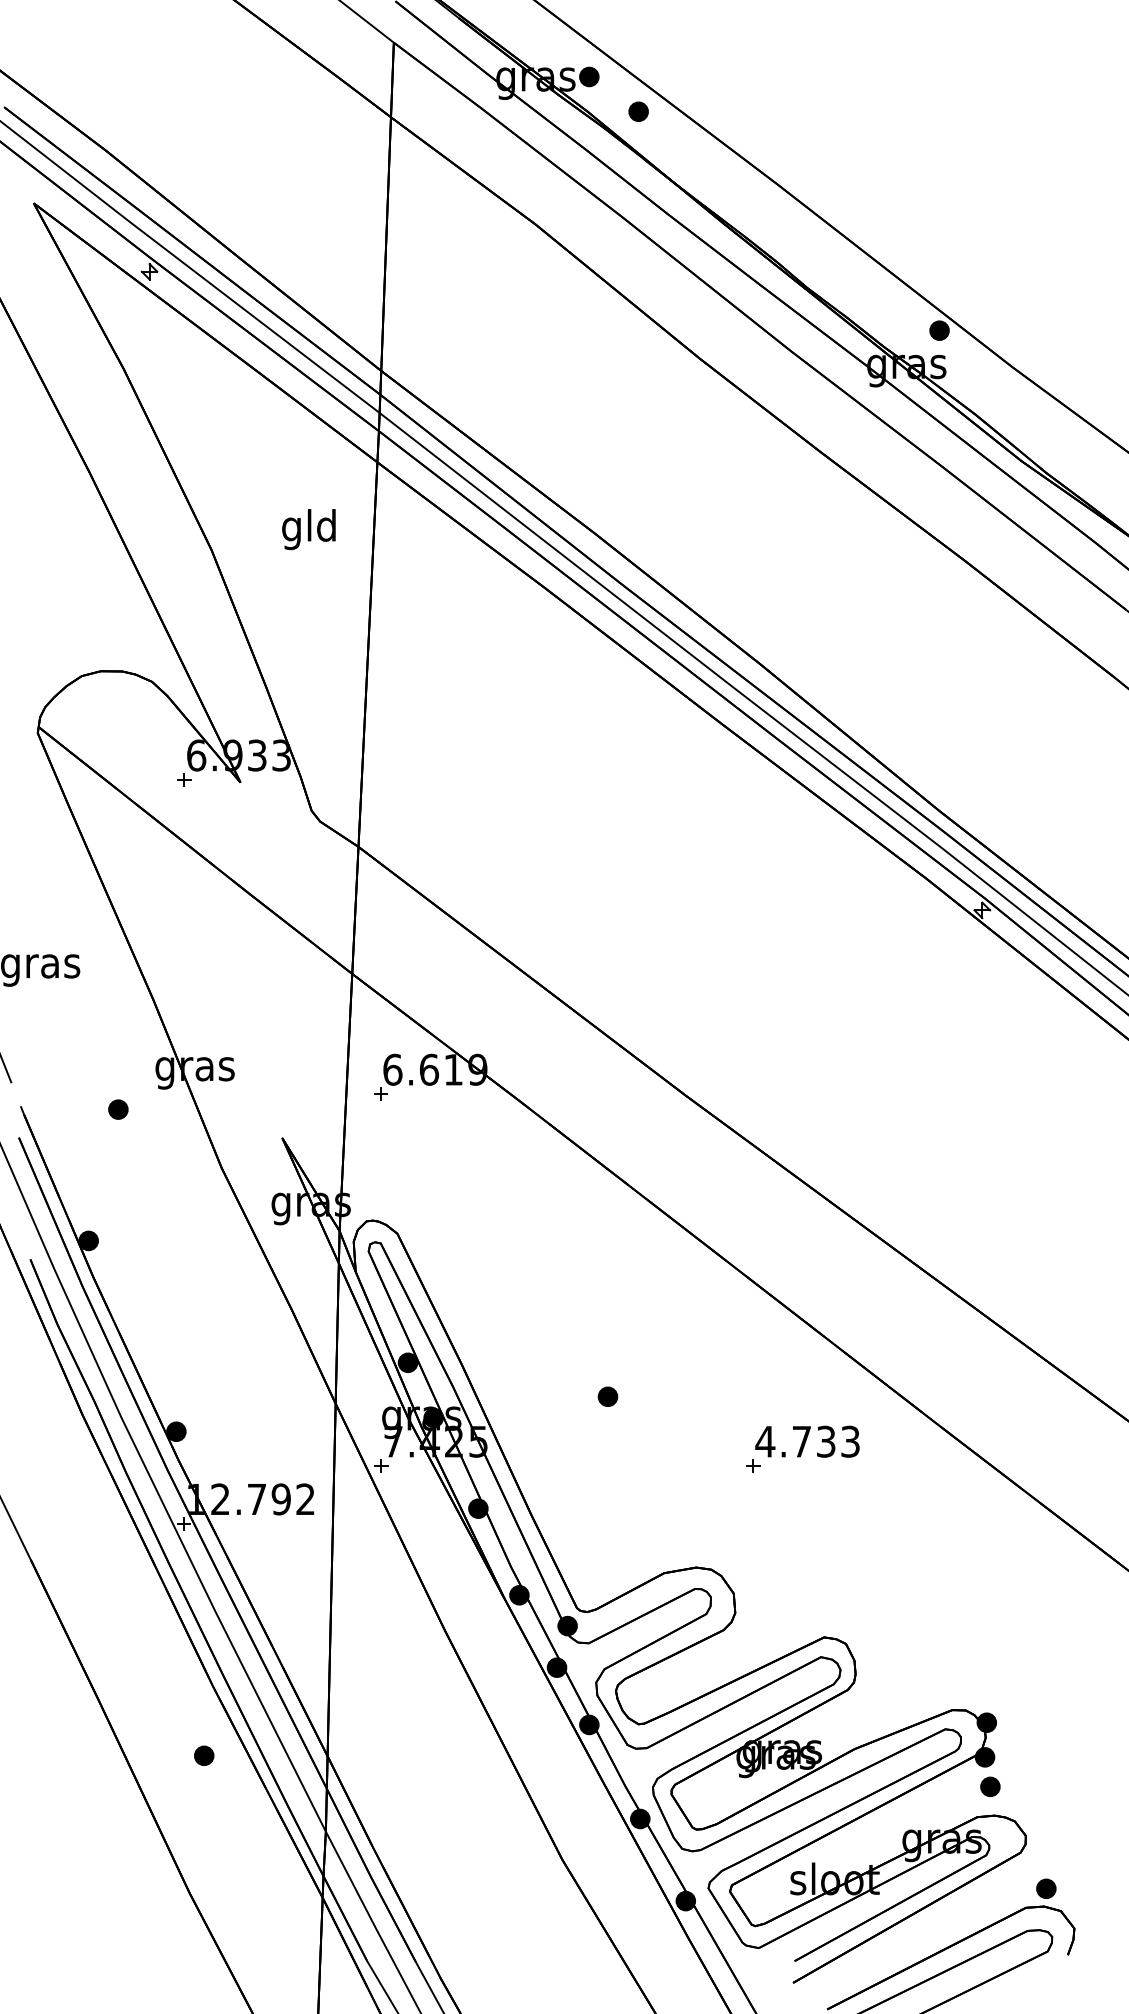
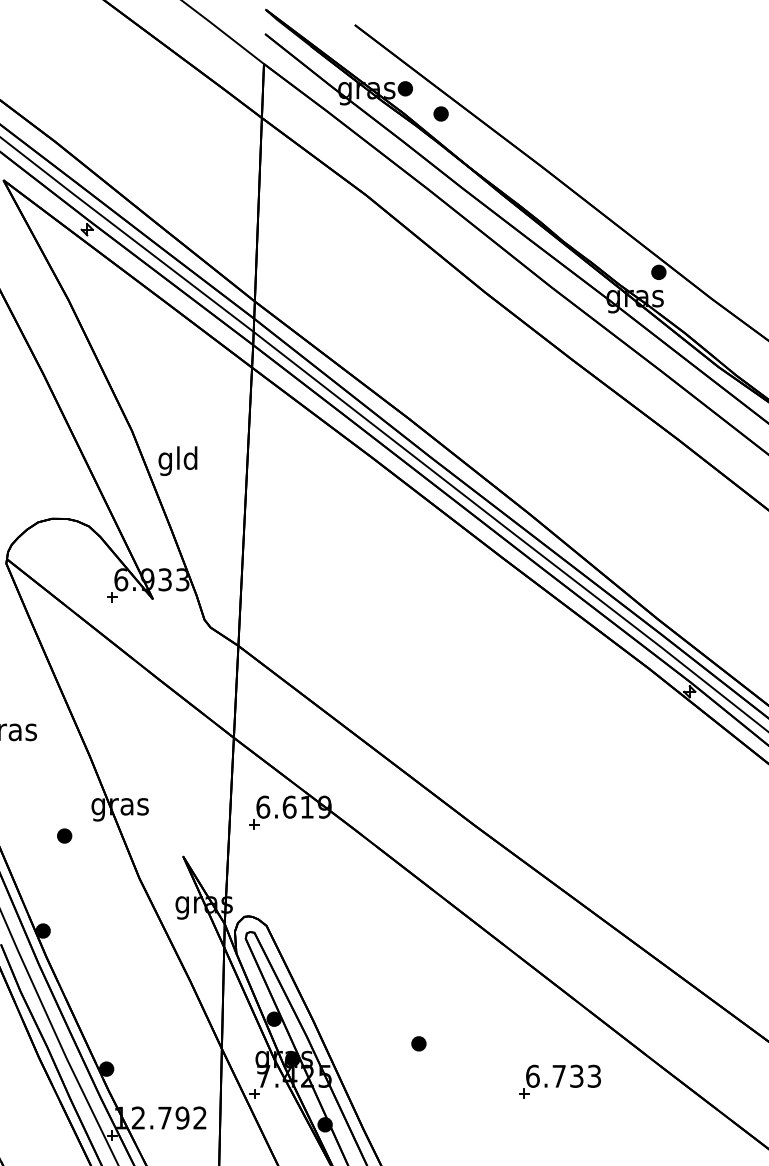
text: (308, 529) -> (177, 461), moved
text: (765, 1441) -> (532, 1076), 4.733 -> 6.733

